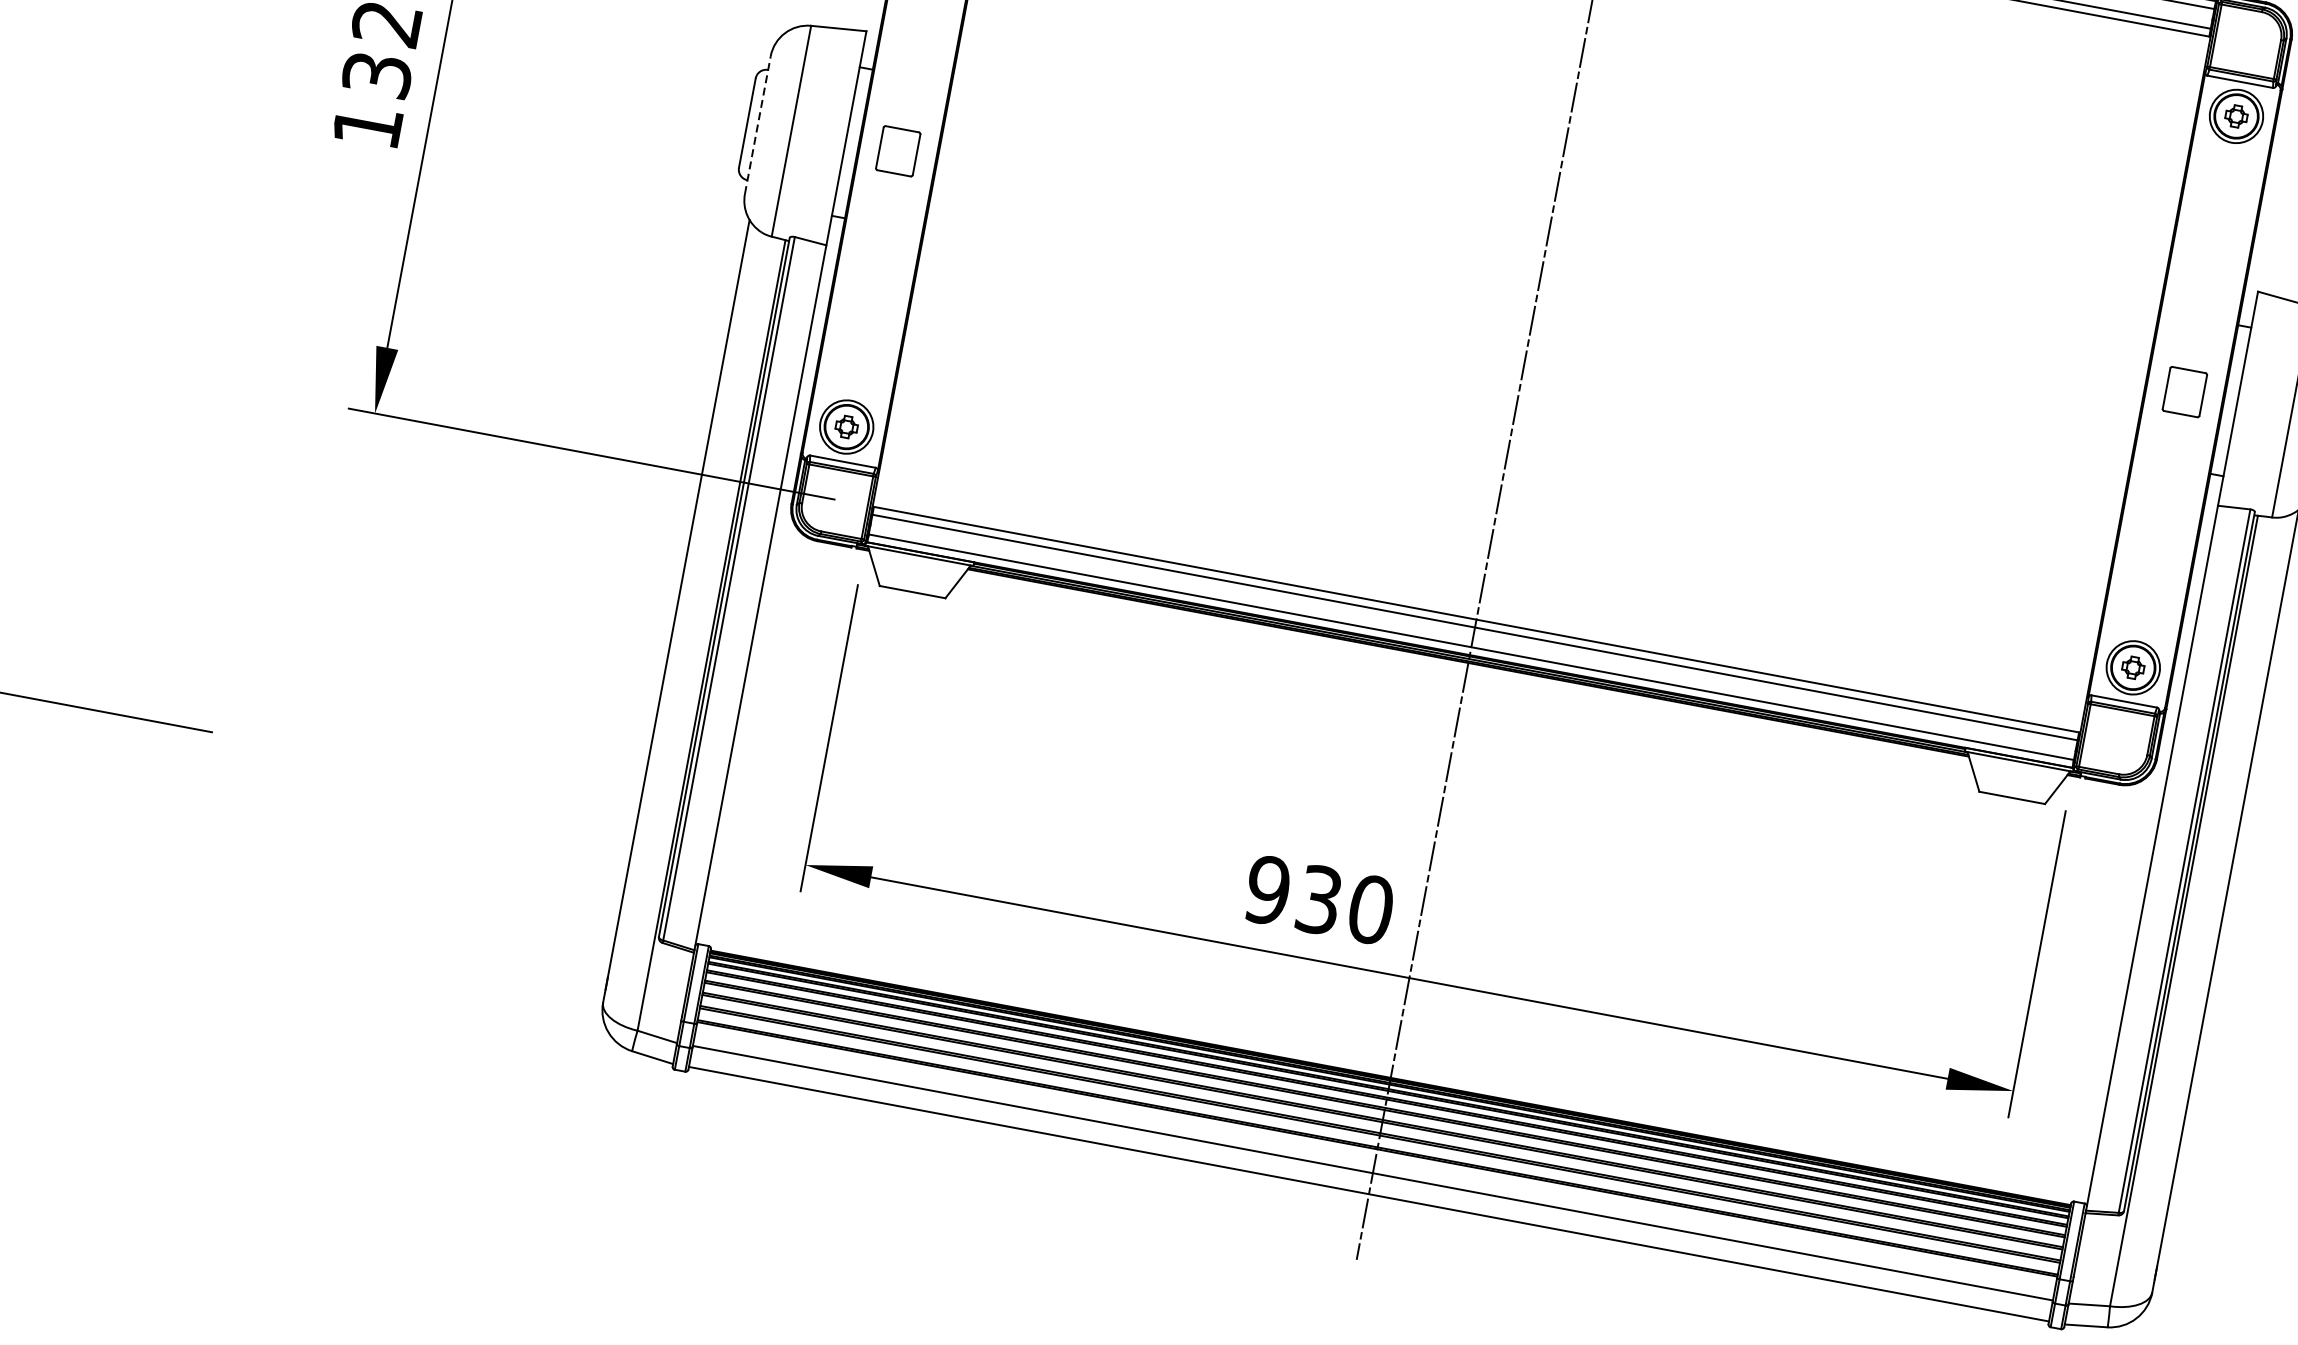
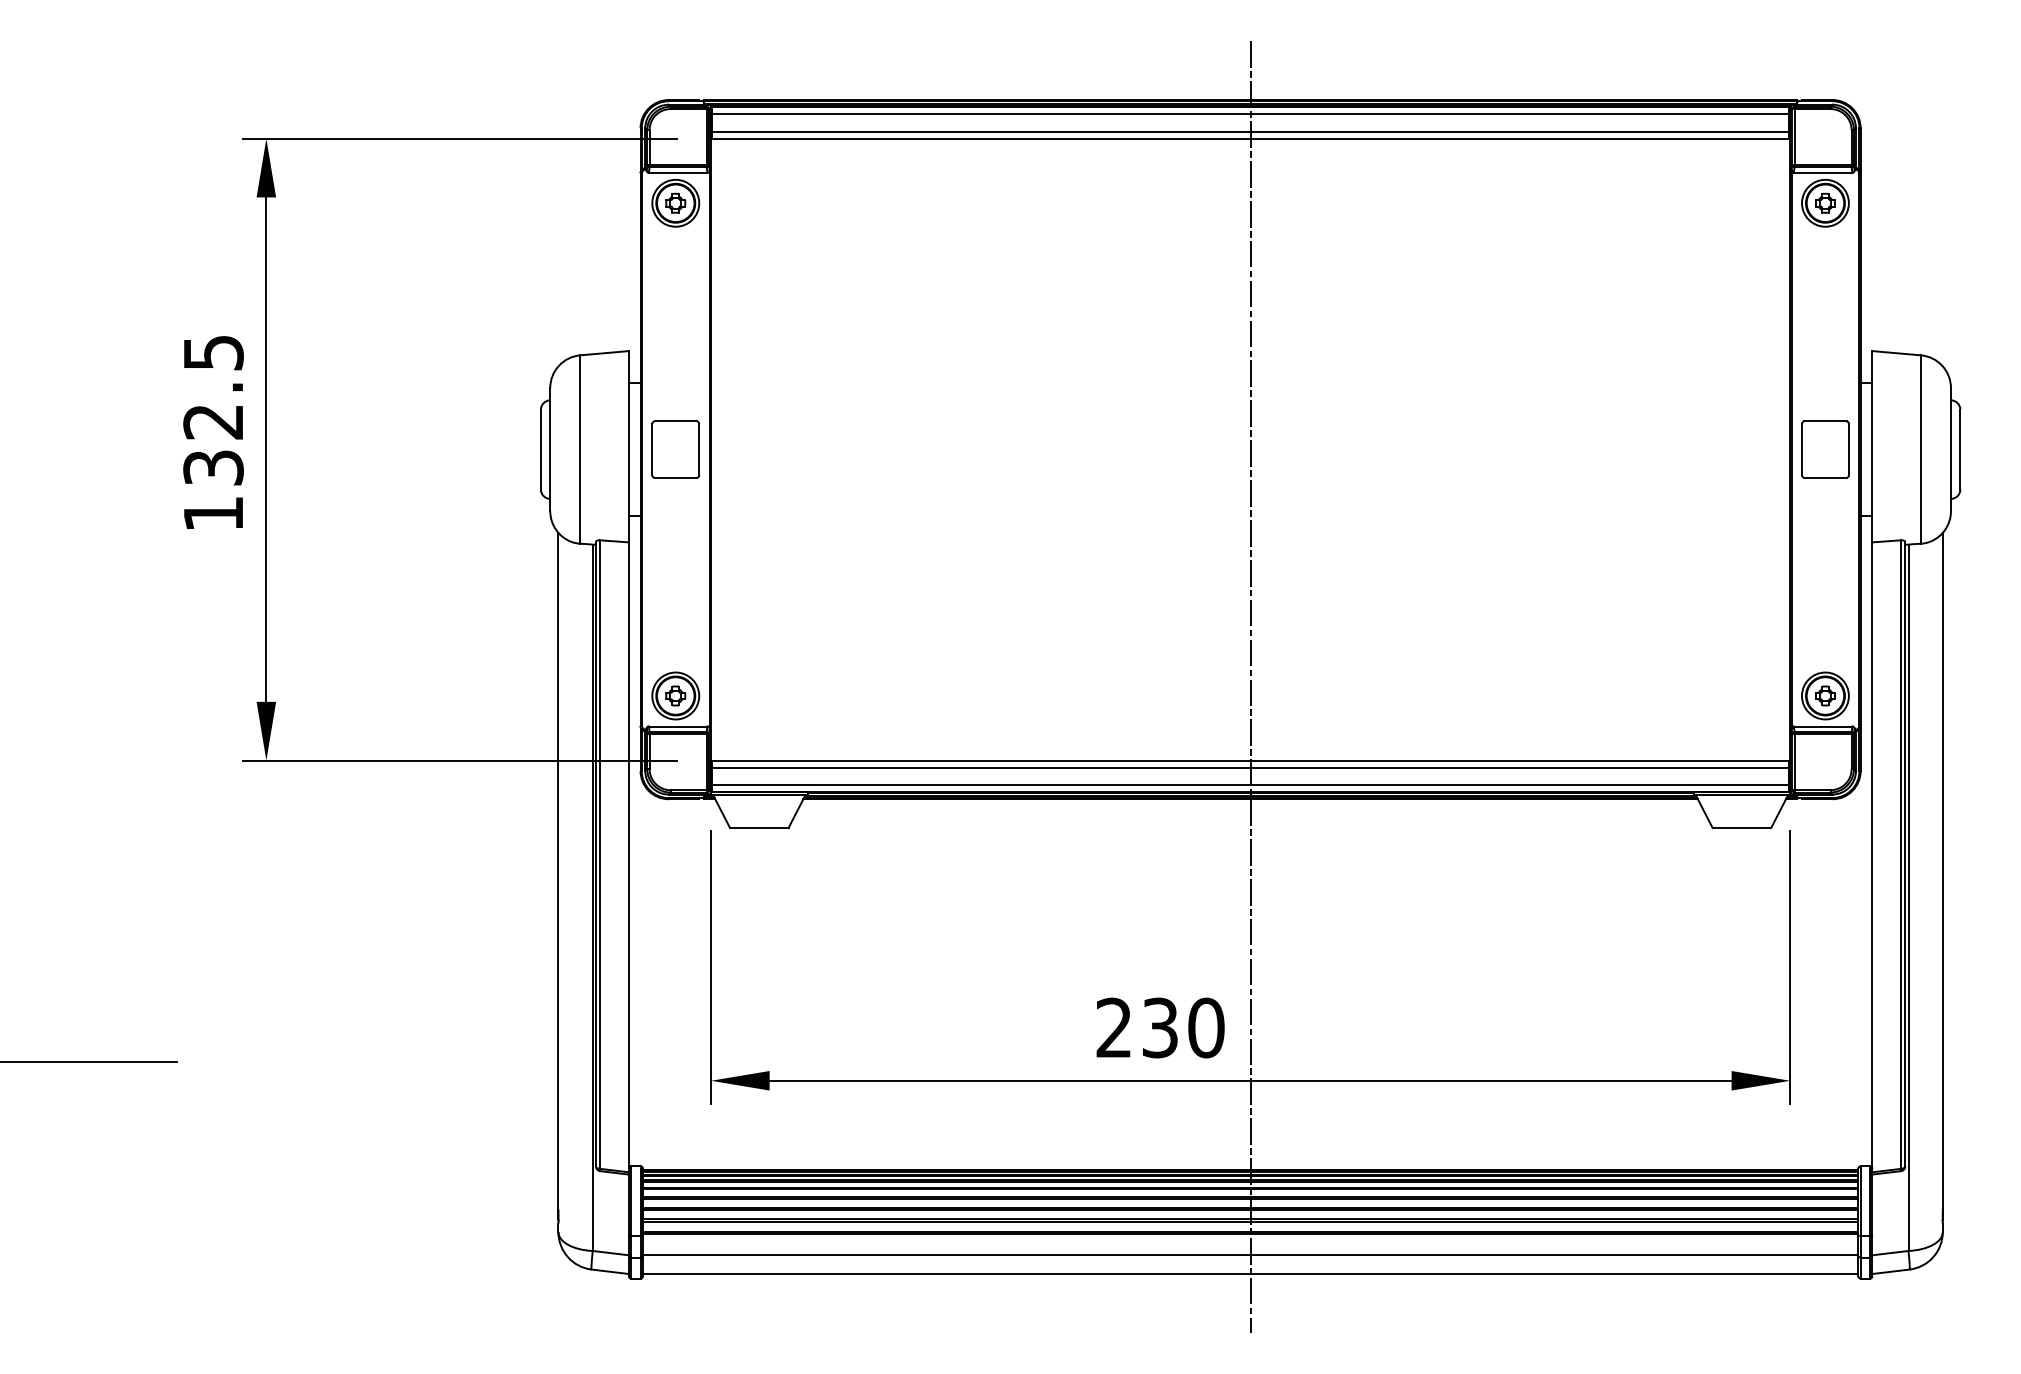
line: (758, 124) -> (550, 449), dashed -> solid
part: (898, 151) -> (675, 449), size x1.43
part: (2184, 391) -> (1825, 449), size x1.43
text: (1268, 889) -> (1114, 1027), 930 -> 230

